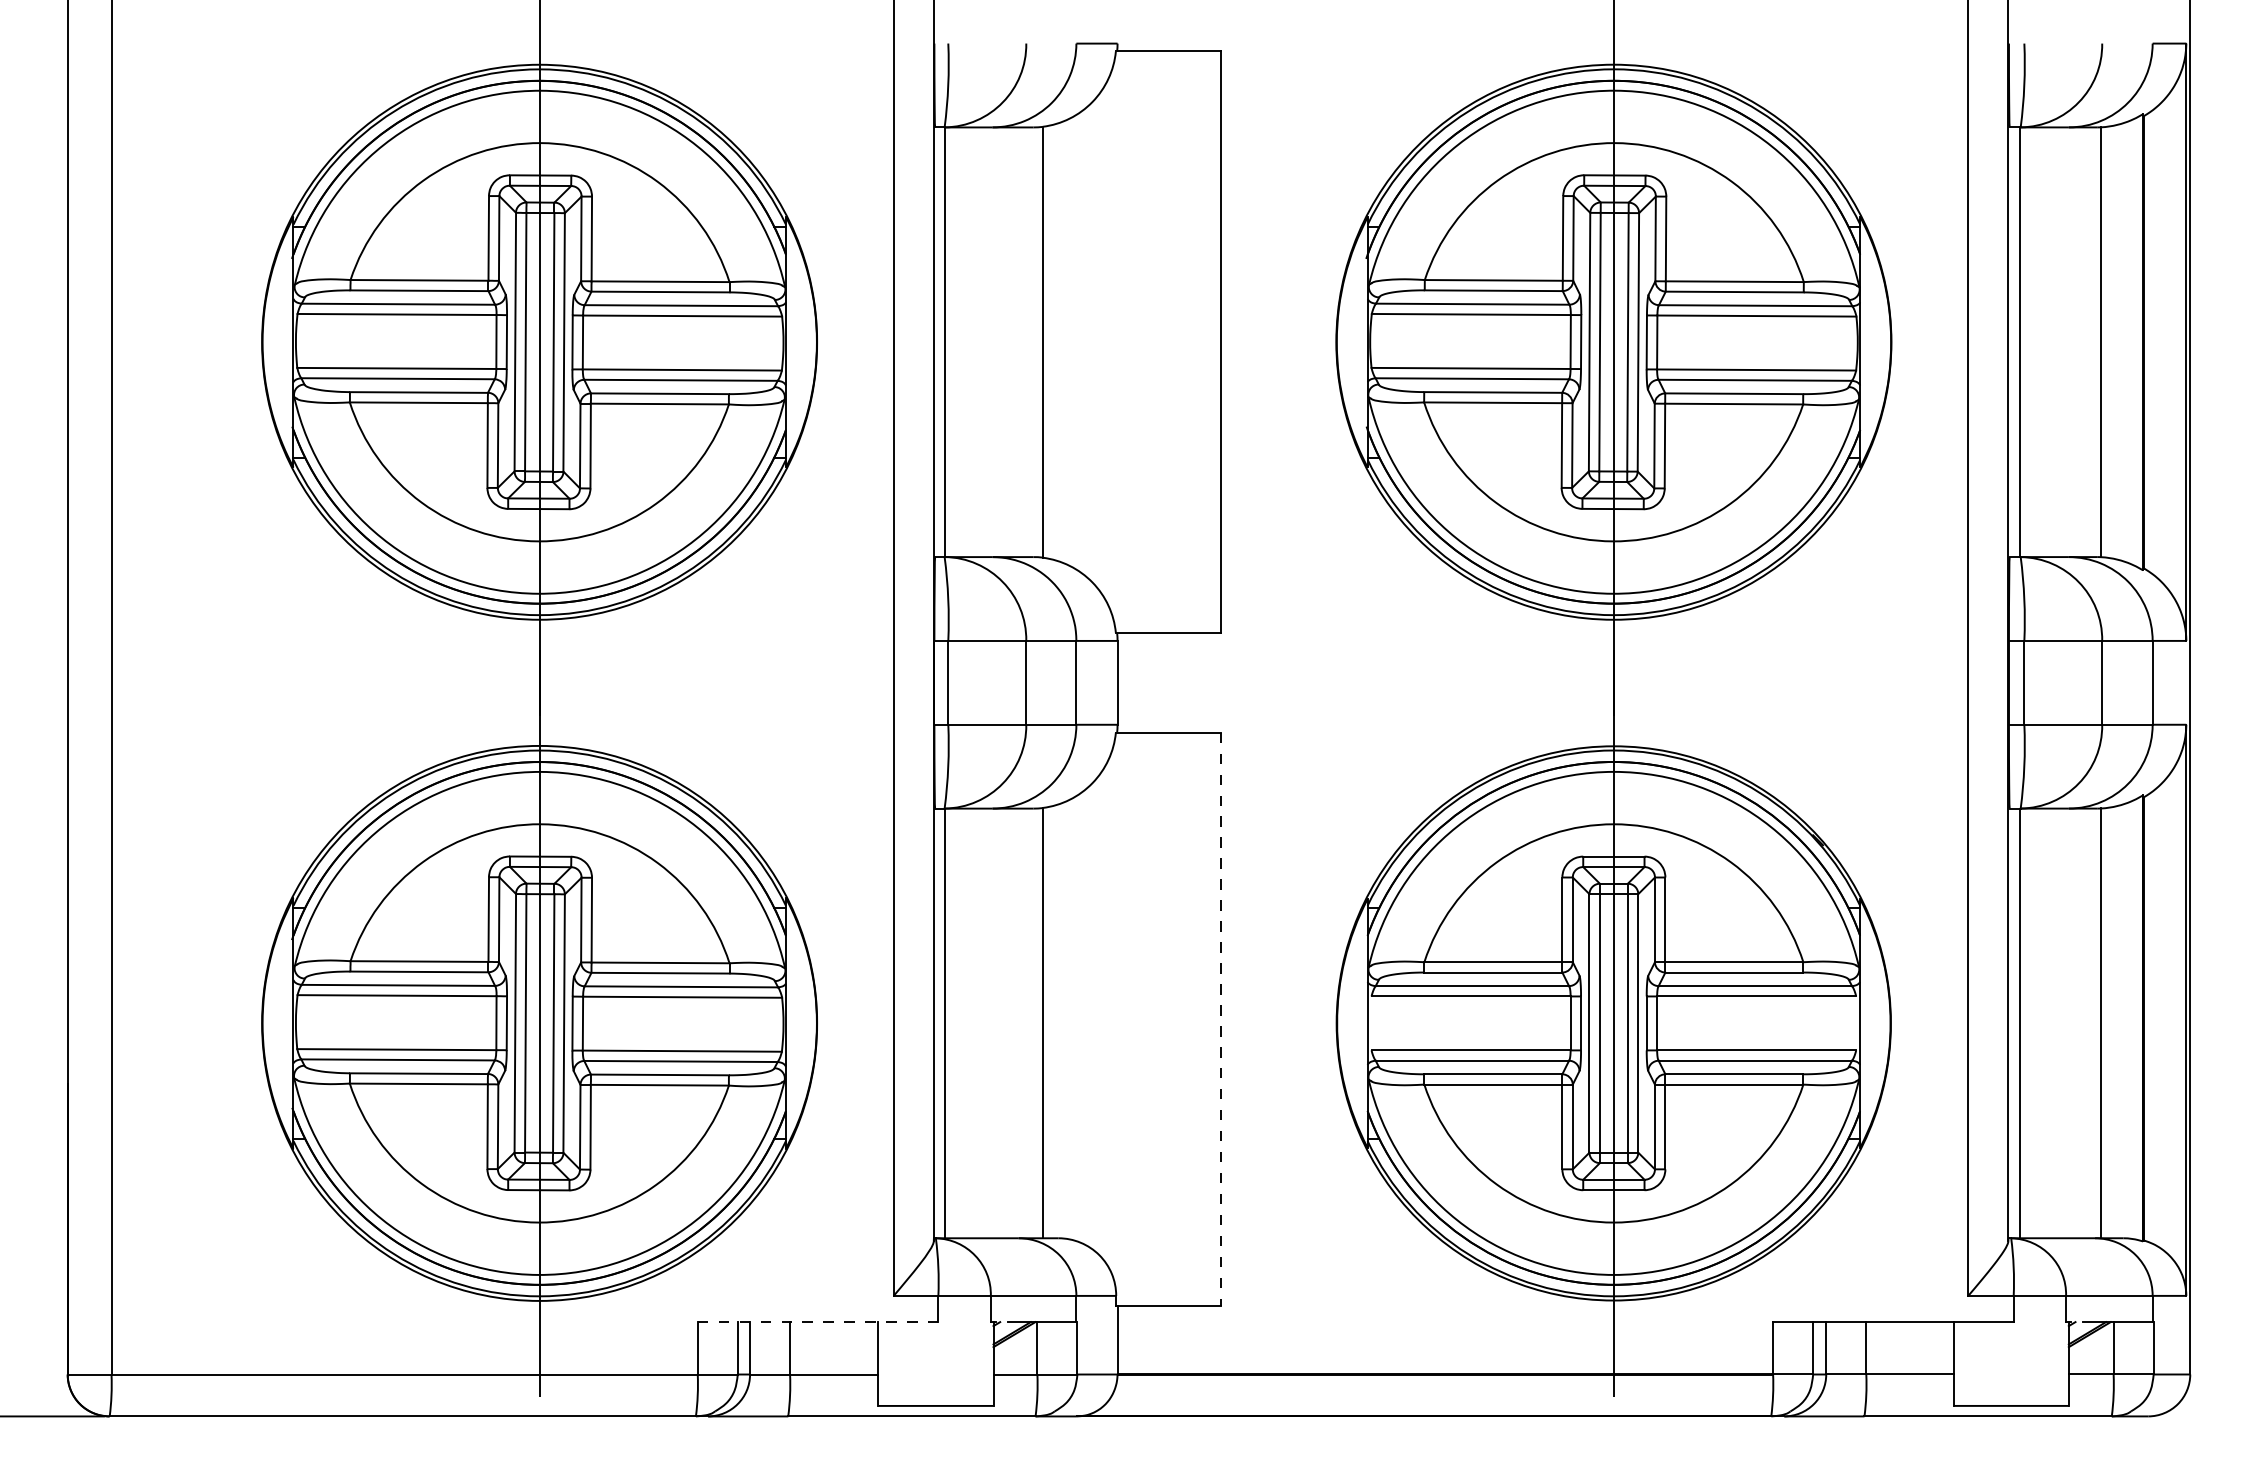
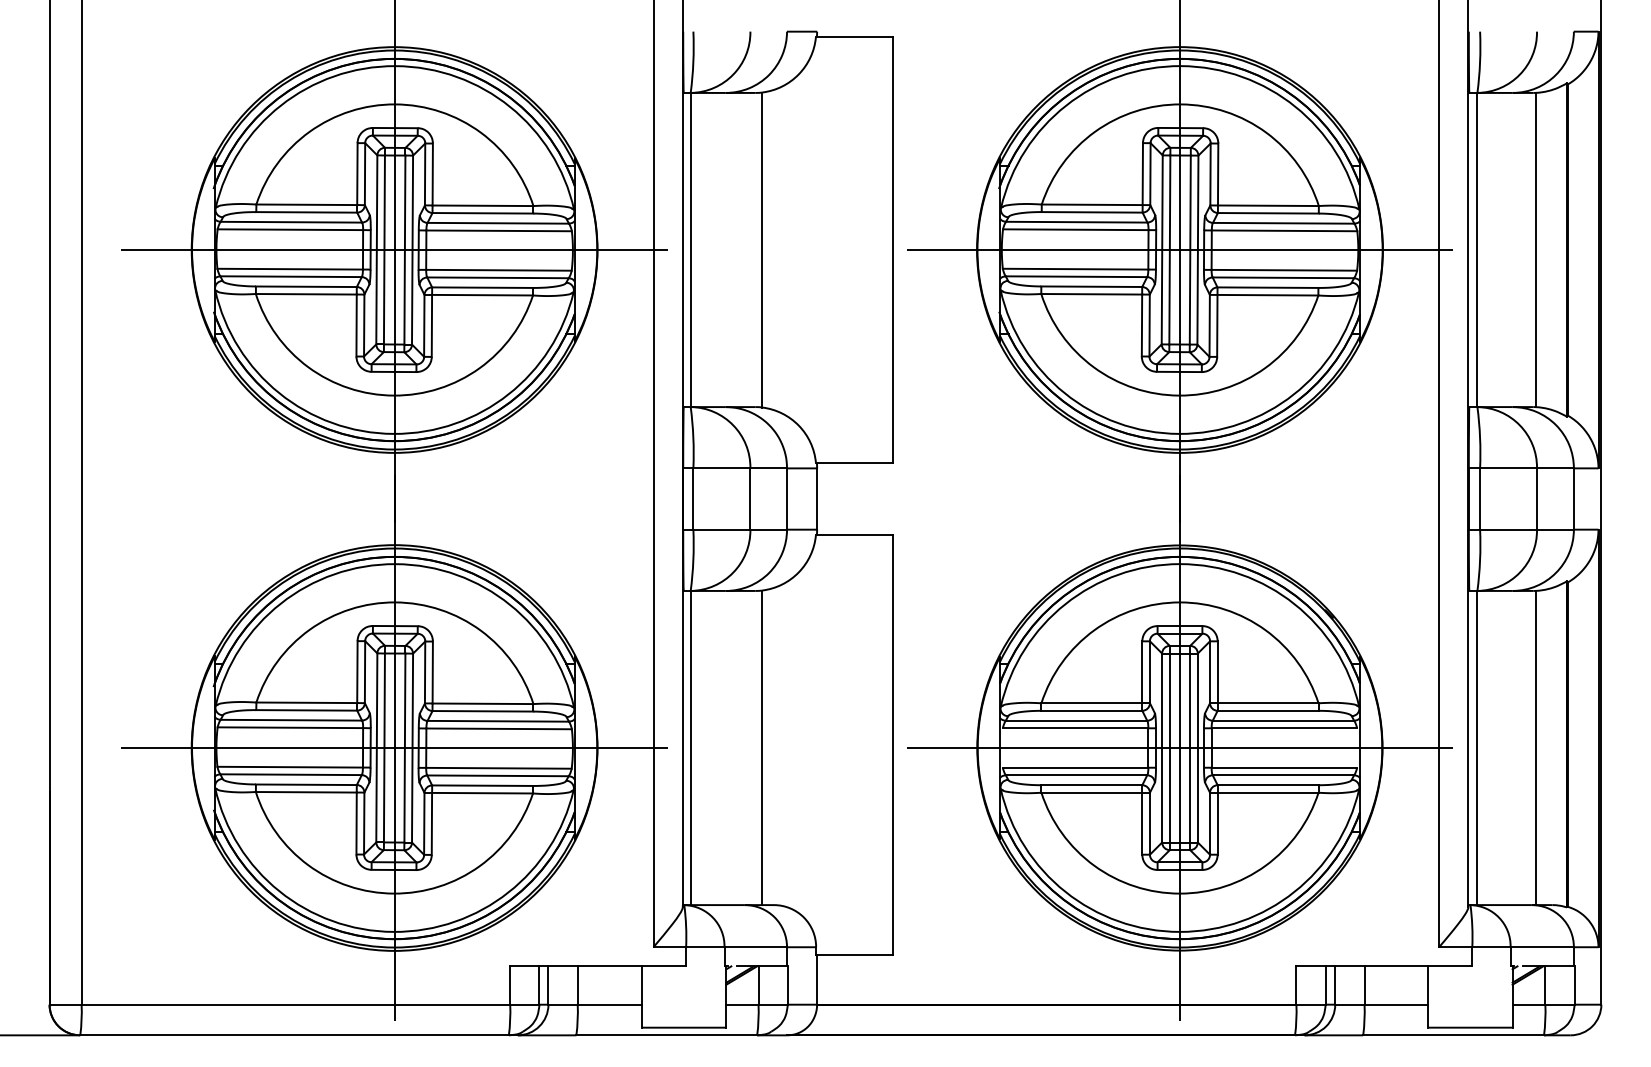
line: (539, 342) -> (394, 250), added
line: (1613, 342) -> (1179, 250), added
line: (1220, 1019) -> (892, 745), dashed -> solid
line: (539, 1023) -> (394, 748), added
line: (1613, 1023) -> (1179, 748), added
line: (818, 1322) -> (598, 966), dashed -> solid

